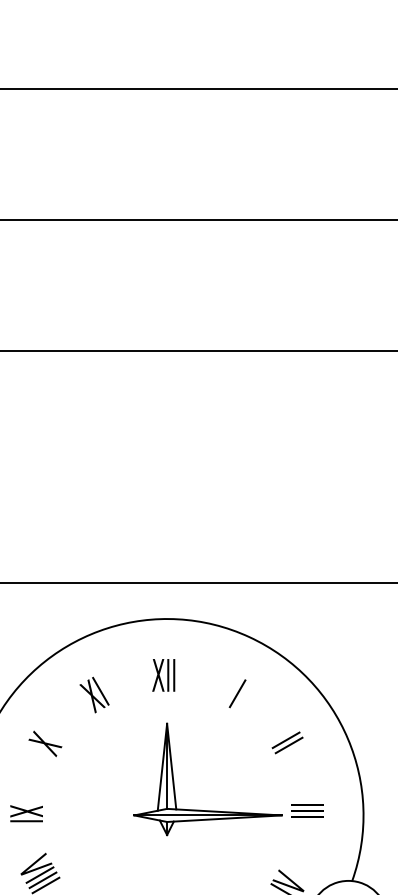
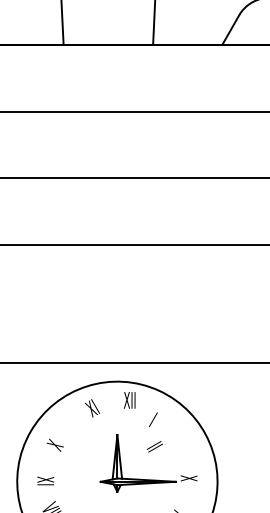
text: (163, 675) -> (129, 400), moved
text: (92, 695) -> (91, 408), moved
text: (286, 742) -> (154, 446), moved
text: (306, 808) -> (188, 478), III -> X

